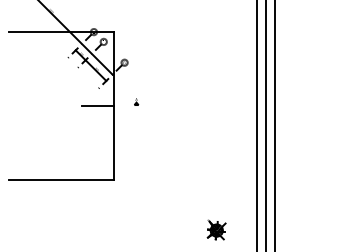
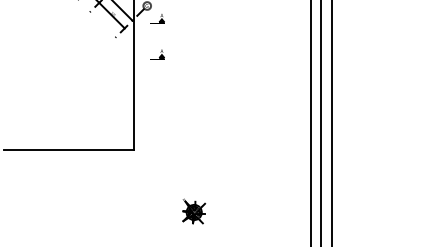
part: (136, 72) -> (161, 17), added
line: (97, 106) -> (113, 59), removed
part: (216, 229) -> (193, 211), moved

